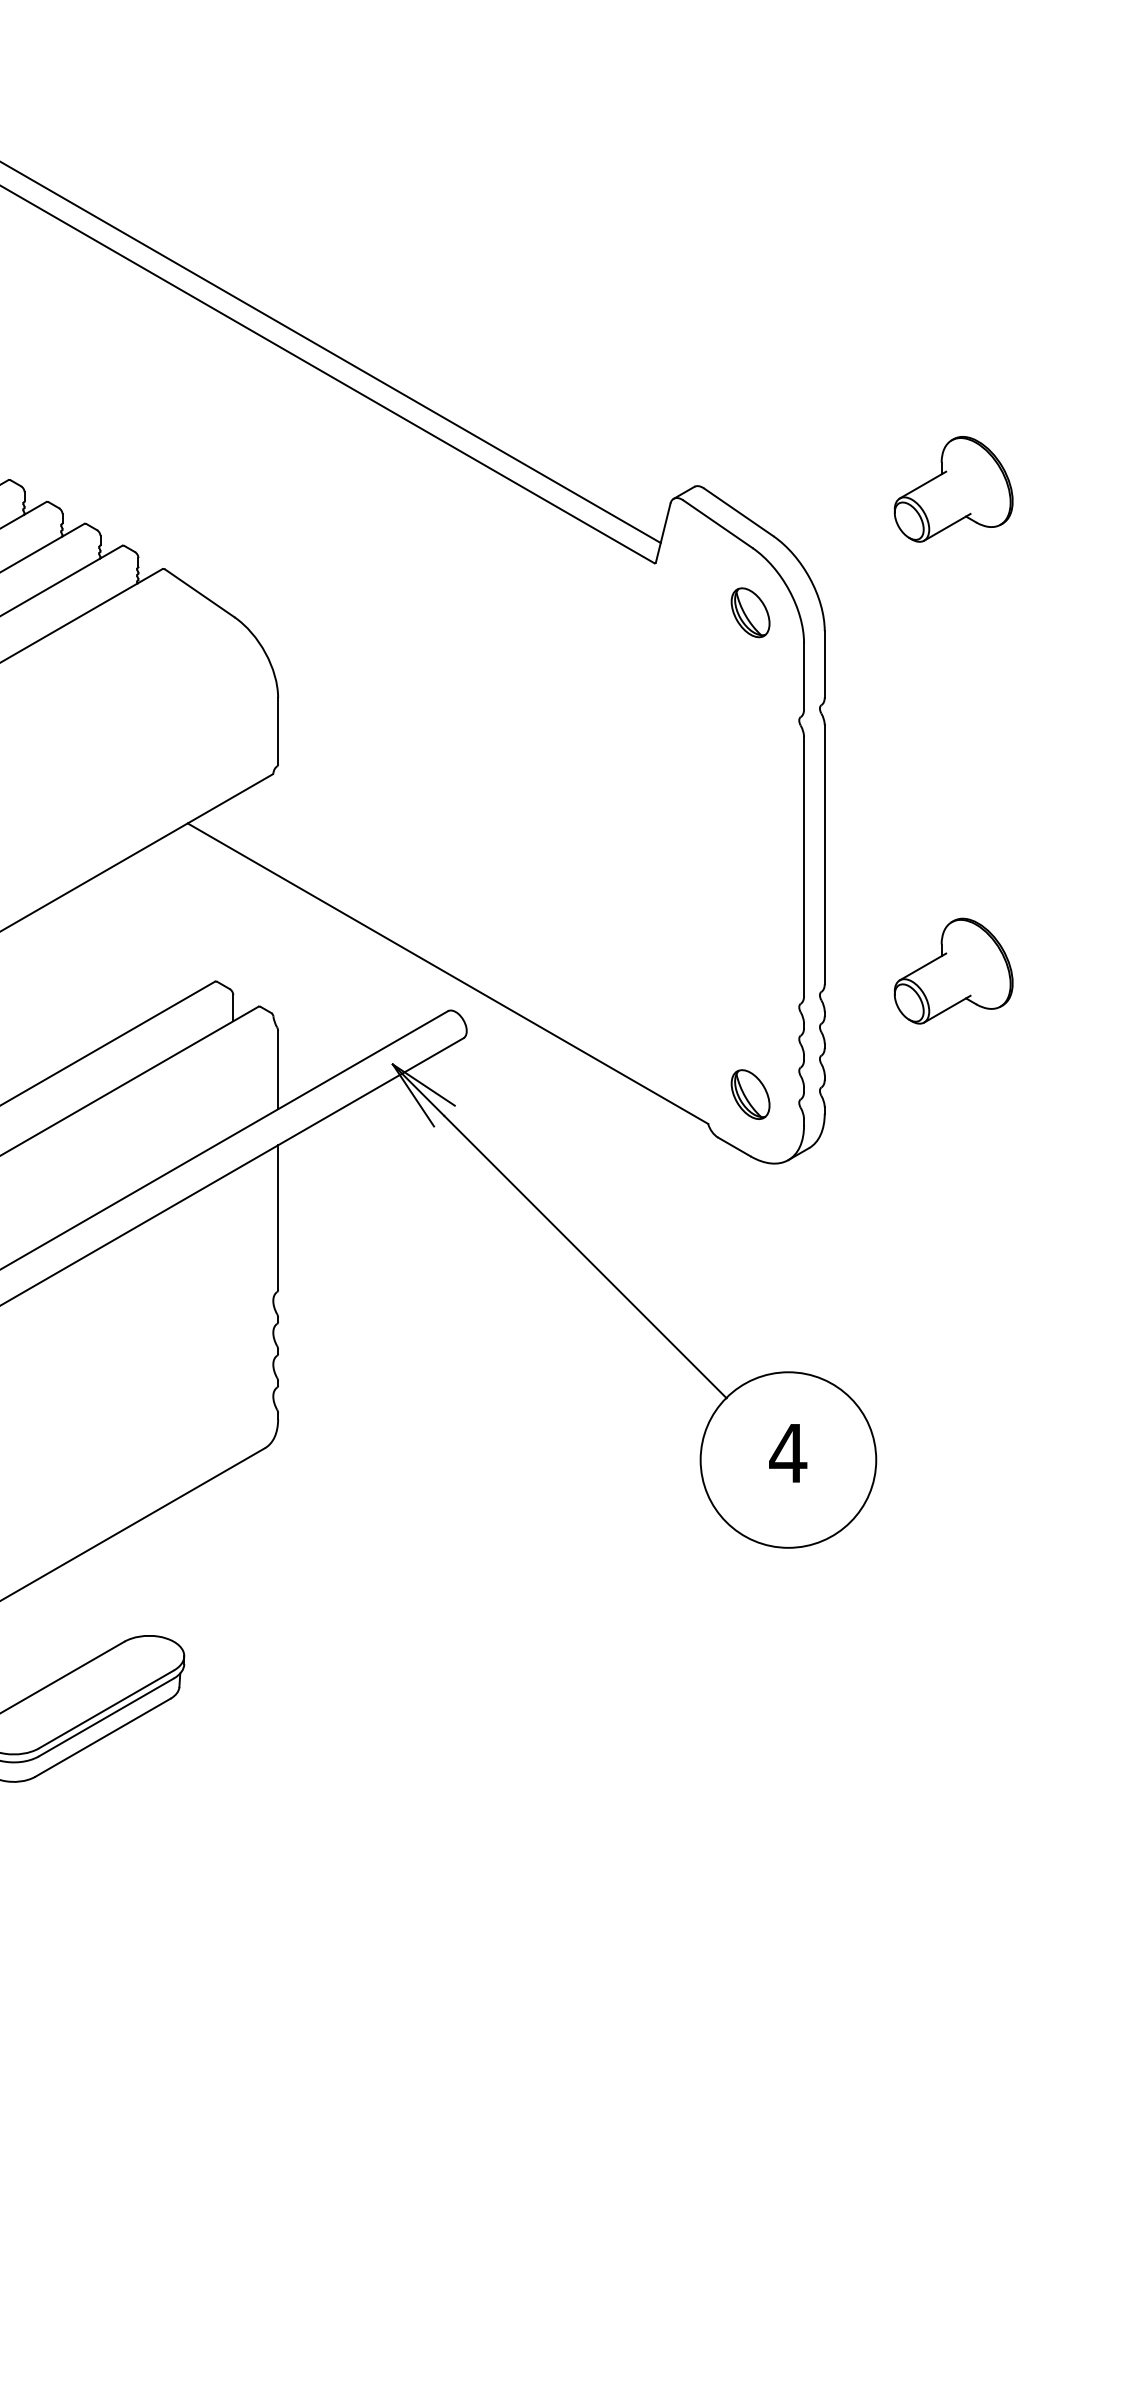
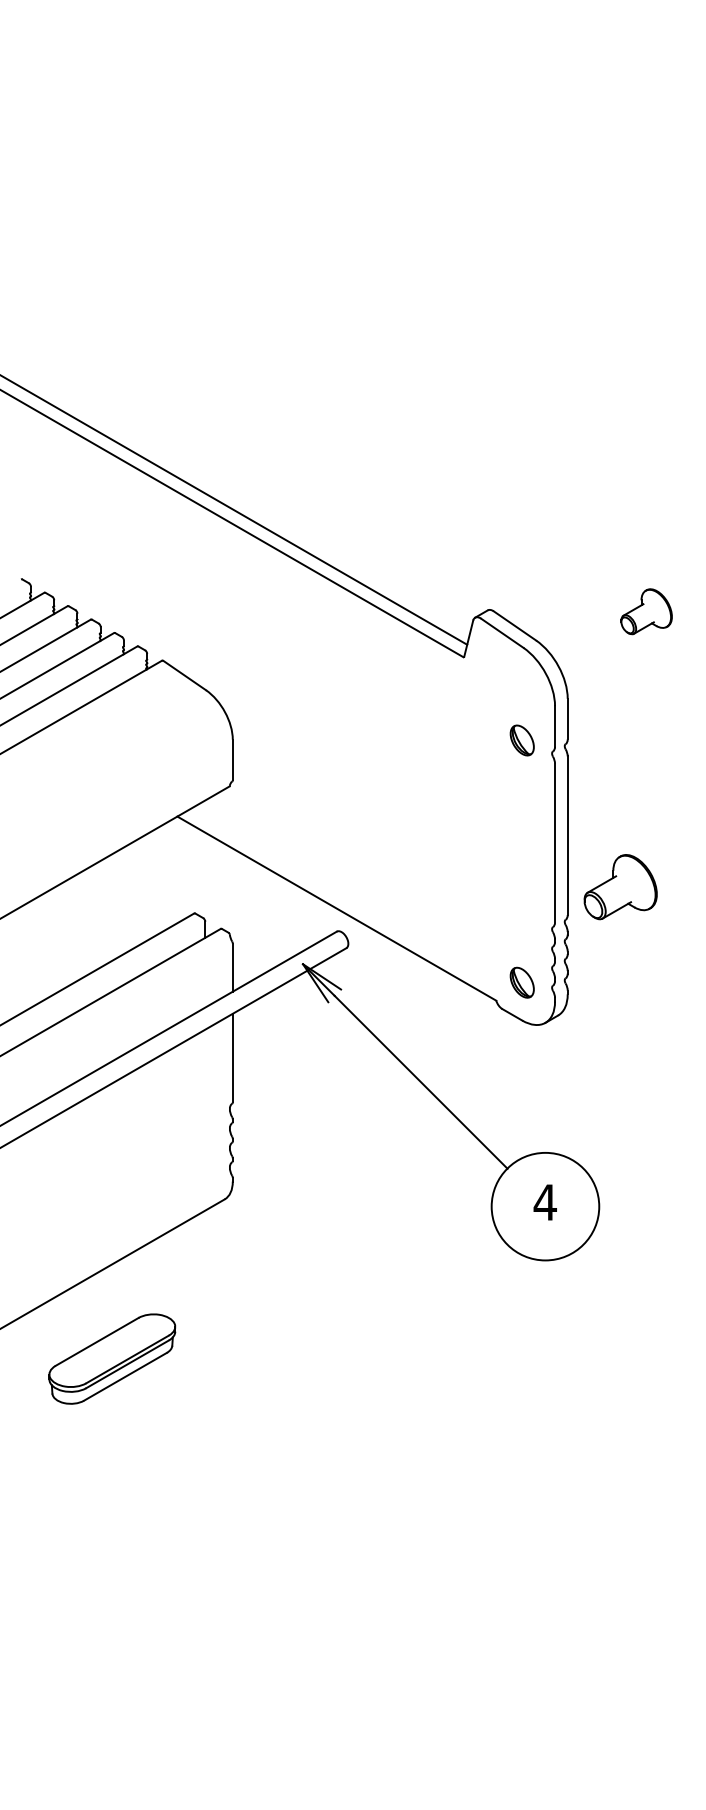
part: (953, 488) -> (646, 611), size x0.7
part: (749, 612) -> (521, 740), moved
part: (953, 971) -> (620, 887), moved

